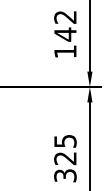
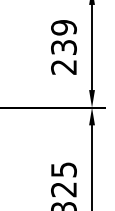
text: (65, 34) -> (64, 47), 142 -> 239

